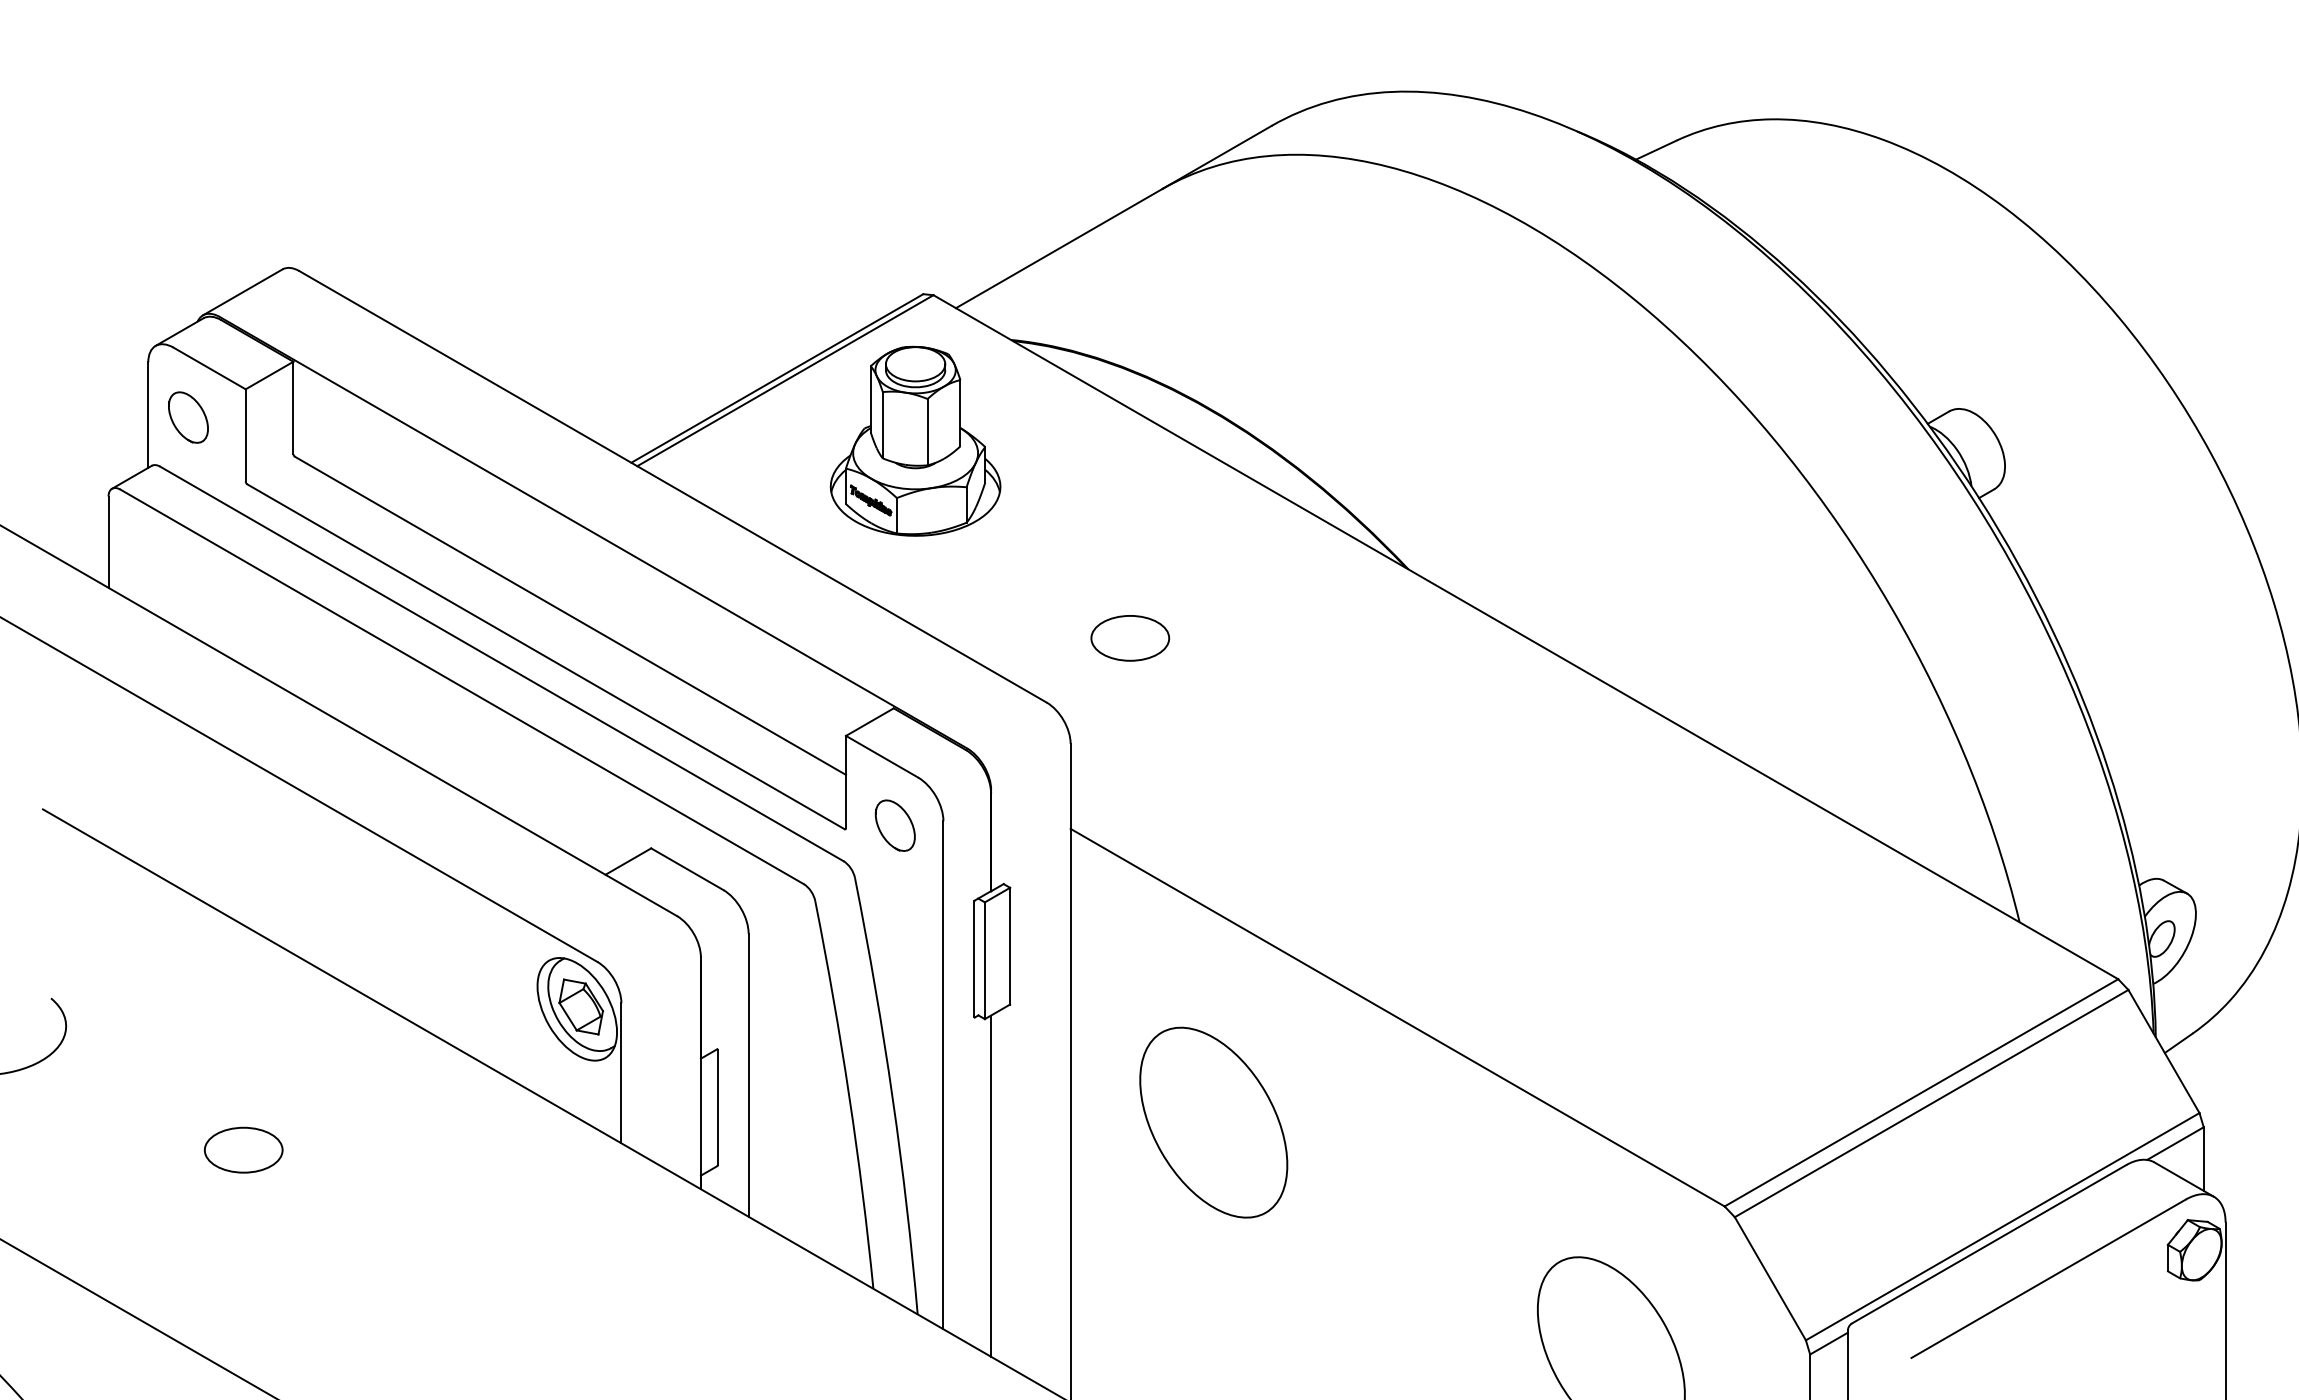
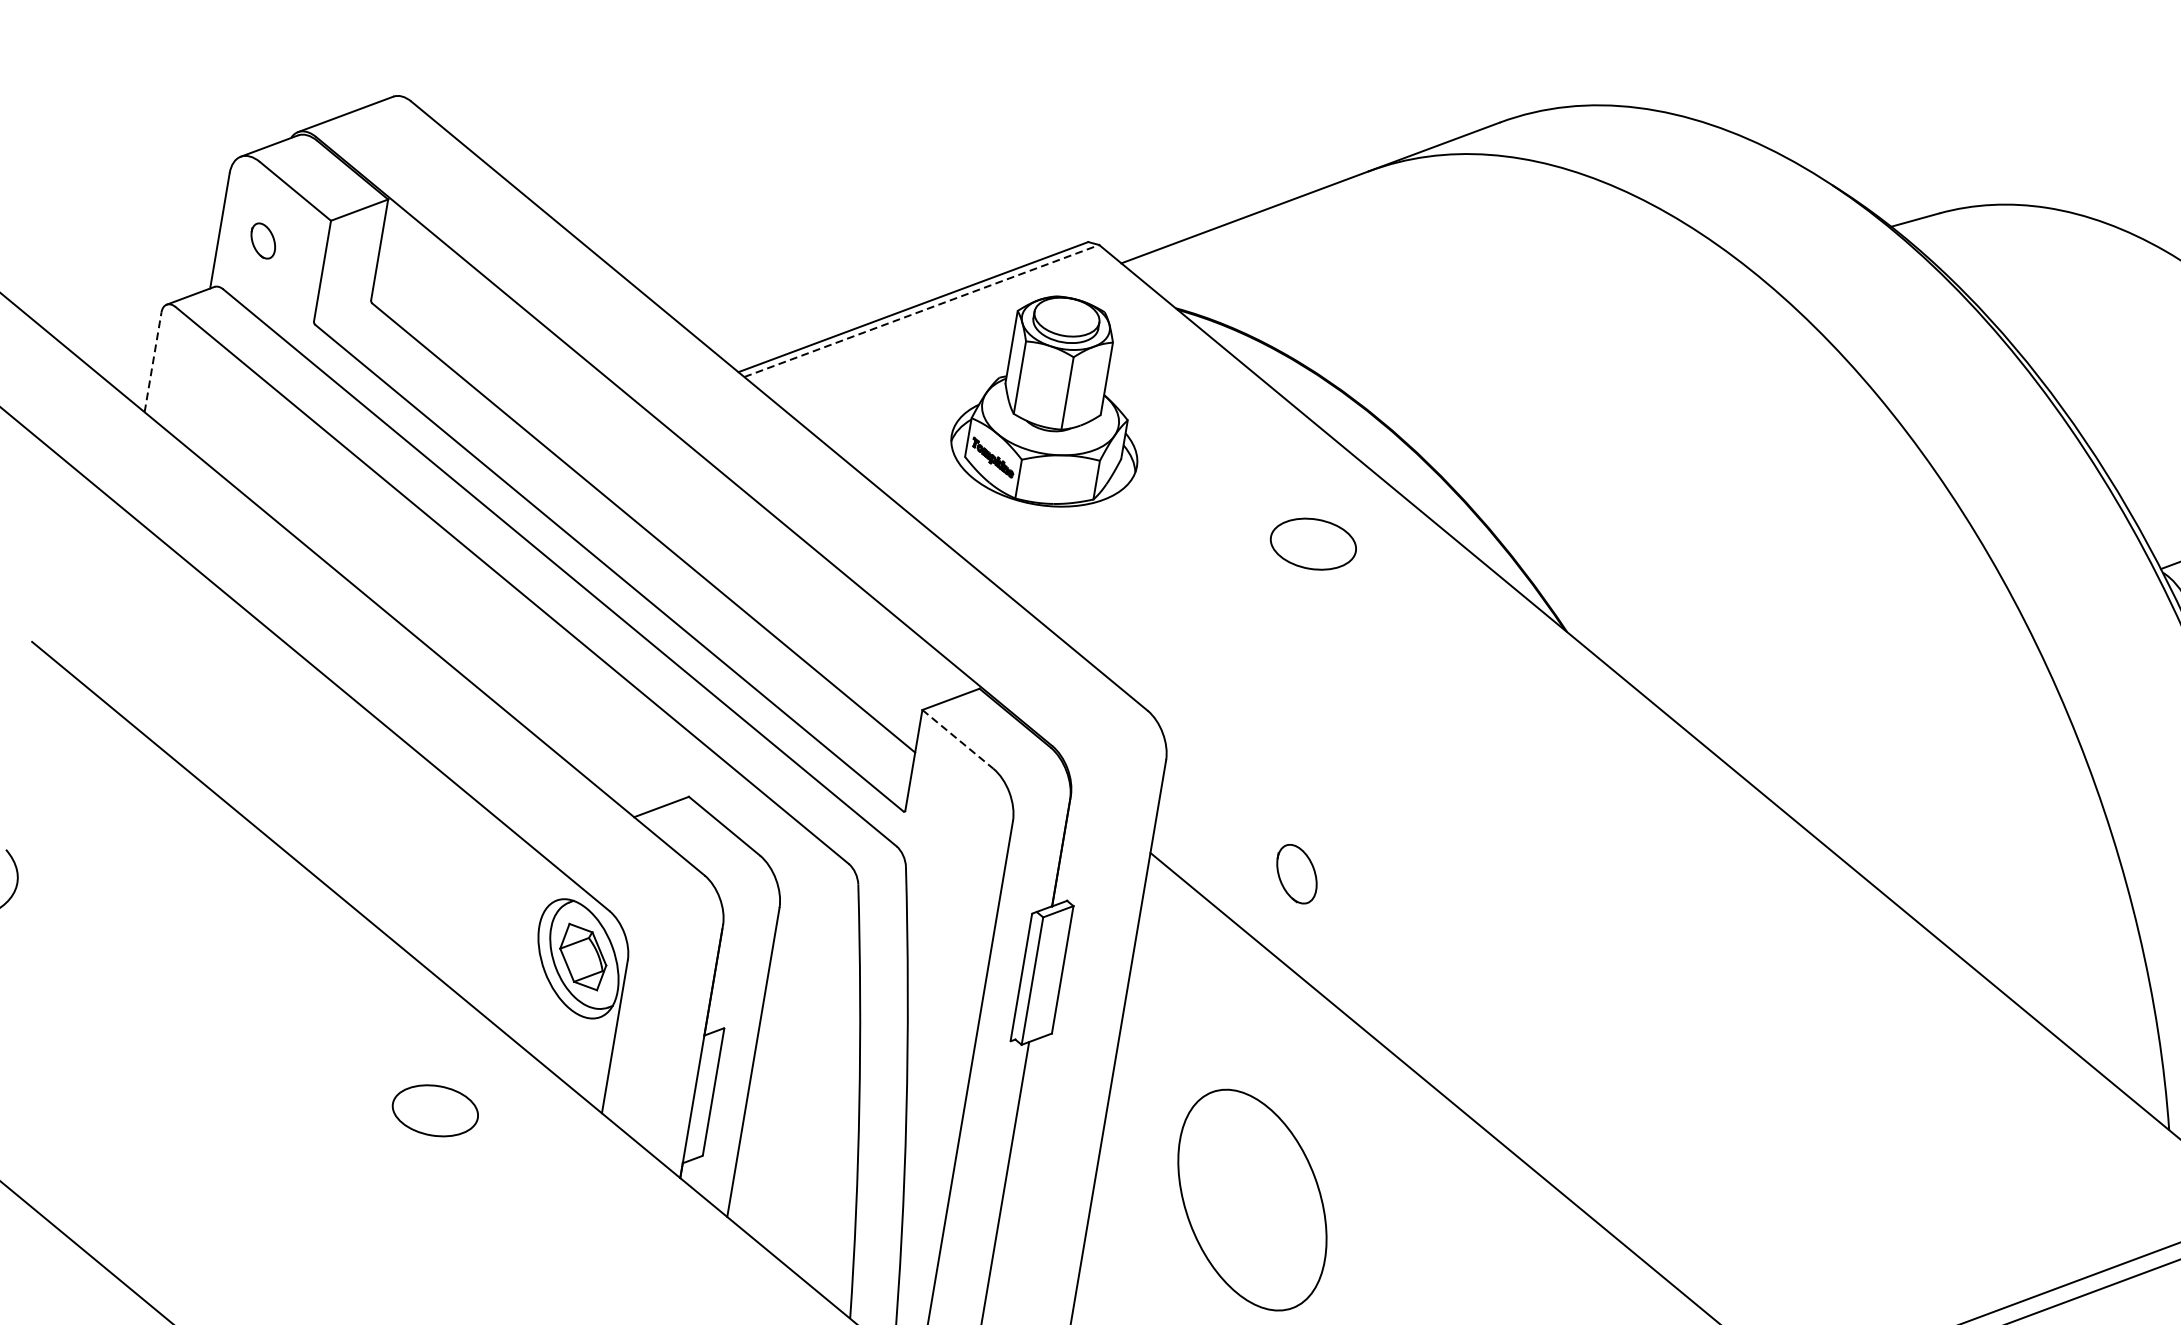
line: (785, 380) -> (921, 310), solid -> dashed
part: (188, 417) -> (263, 240), size x0.6
line: (108, 542) -> (152, 362), solid -> dashed
part: (1130, 638) -> (1313, 544), moved
line: (882, 756) -> (958, 739), solid -> dashed
part: (894, 825) -> (1296, 873), moved
part: (243, 1149) -> (435, 1110), moved

